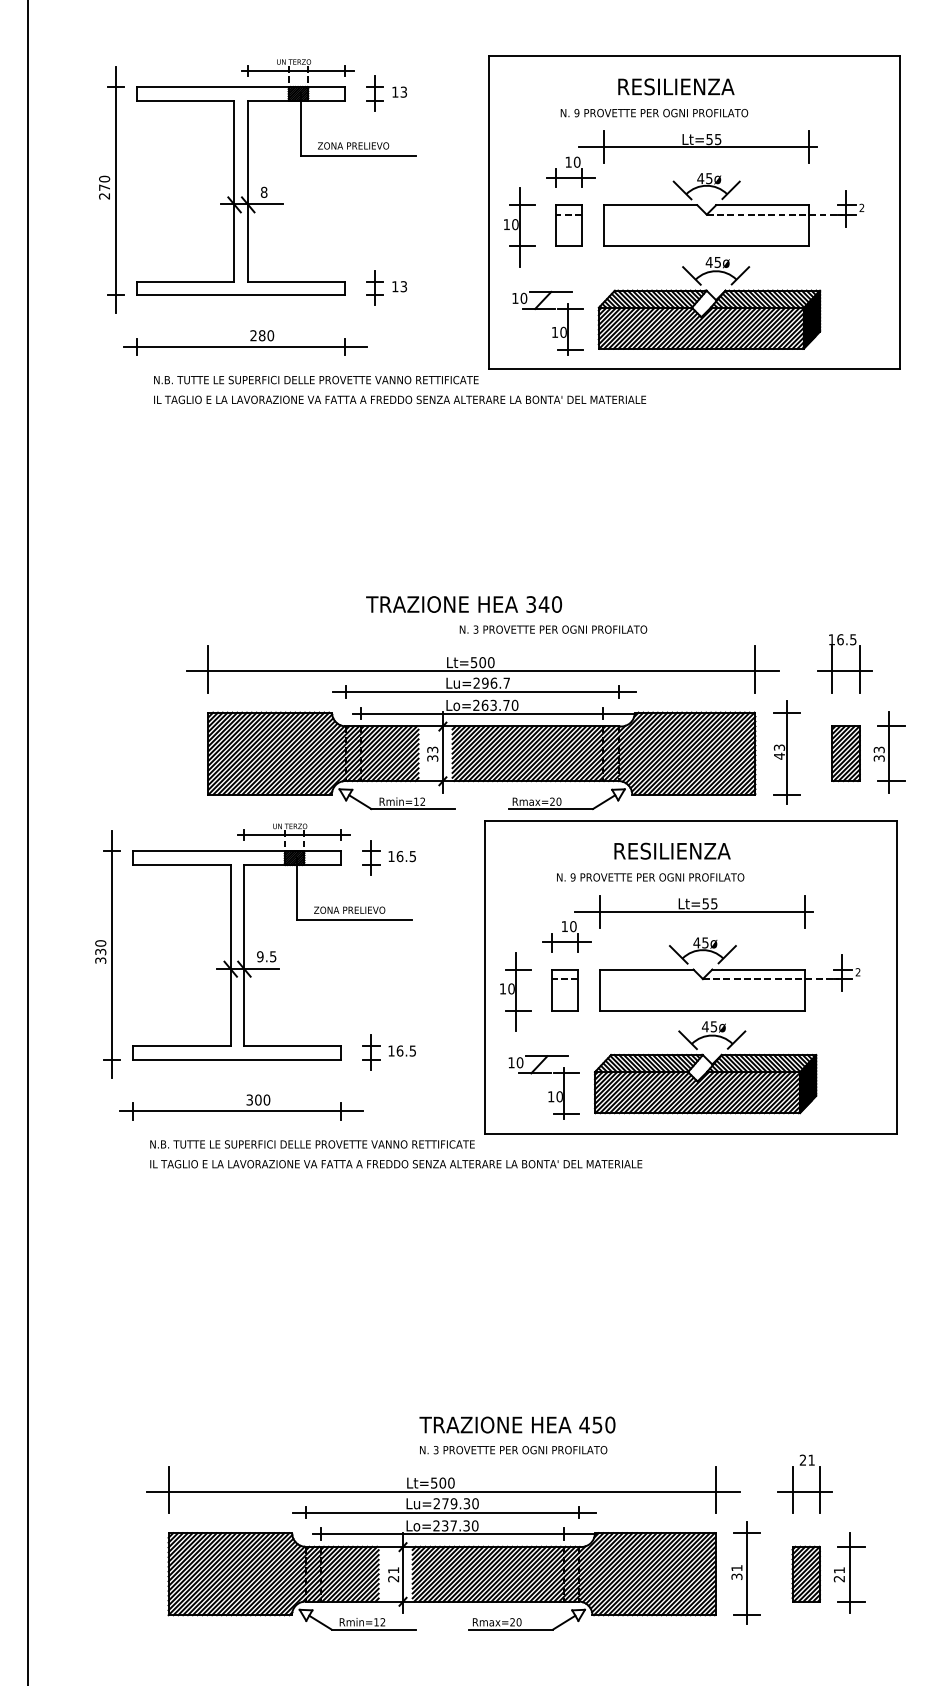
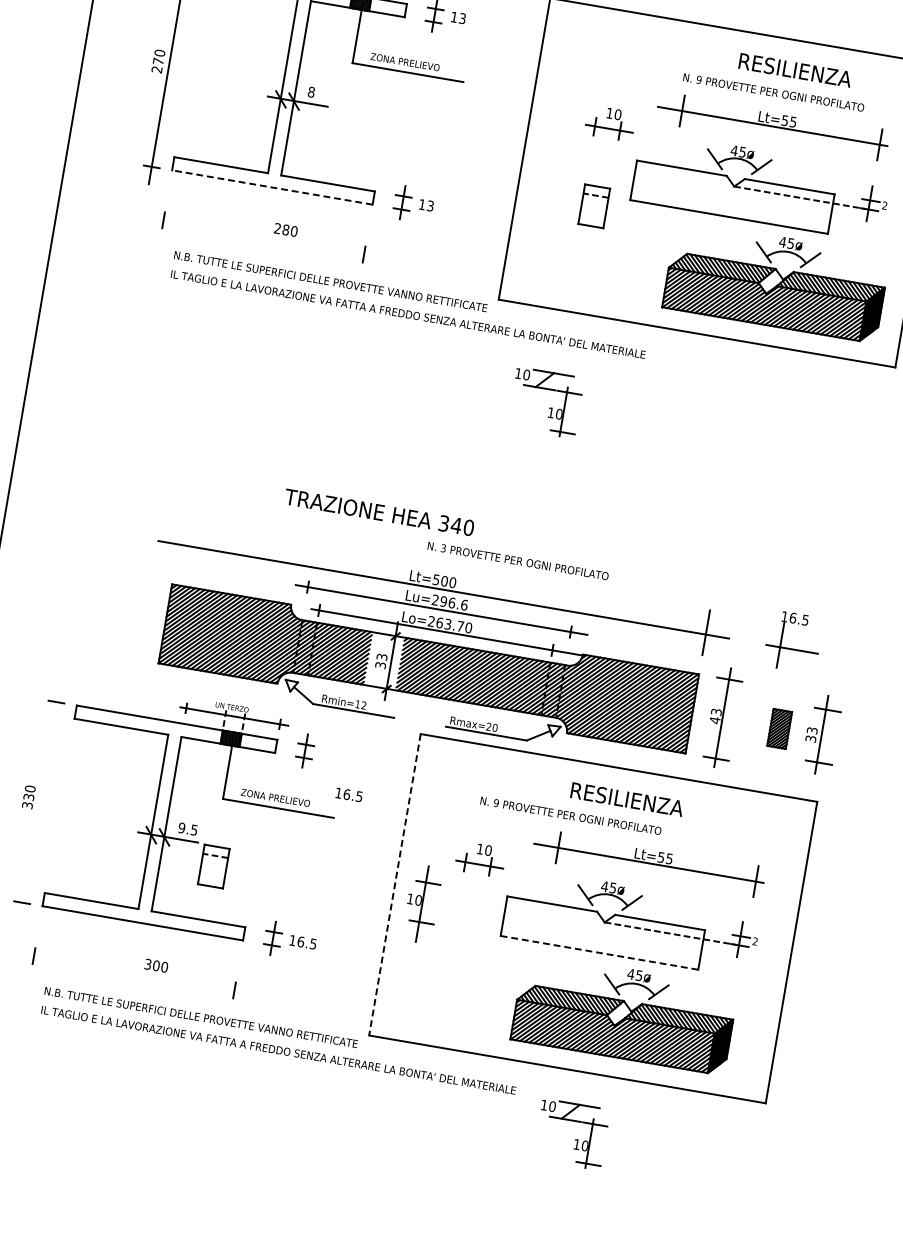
text: (676, 86) -> (795, 69), moved
text: (654, 113) -> (773, 93), moved
part: (697, 146) -> (772, 125), moved
part: (568, 225) -> (593, 206), moved
part: (519, 227) -> (551, 168), removed
line: (240, 295) -> (271, 187), solid -> dashed
part: (709, 303) -> (776, 281), moved
part: (552, 327) -> (549, 407), moved
line: (245, 347) -> (267, 238), removed
text: (463, 604) -> (378, 512), moved
line: (208, 669) -> (179, 542), removed
line: (859, 669) -> (806, 649), removed
text: (506, 682) -> (464, 604), Lu=296.7 -> Lu=296.6
part: (845, 753) -> (779, 728), size x0.7
text: (672, 850) -> (627, 798), moved
text: (401, 856) -> (348, 794), moved
part: (693, 911) -> (648, 862), moved
line: (112, 954) -> (39, 801), removed
line: (484, 977) -> (394, 884), solid -> dashed
part: (564, 990) -> (213, 866), moved
line: (702, 1010) -> (599, 952), solid -> dashed
part: (705, 1067) -> (624, 1013), moved
part: (548, 1091) -> (575, 1139), moved
line: (241, 1111) -> (138, 974), removed

